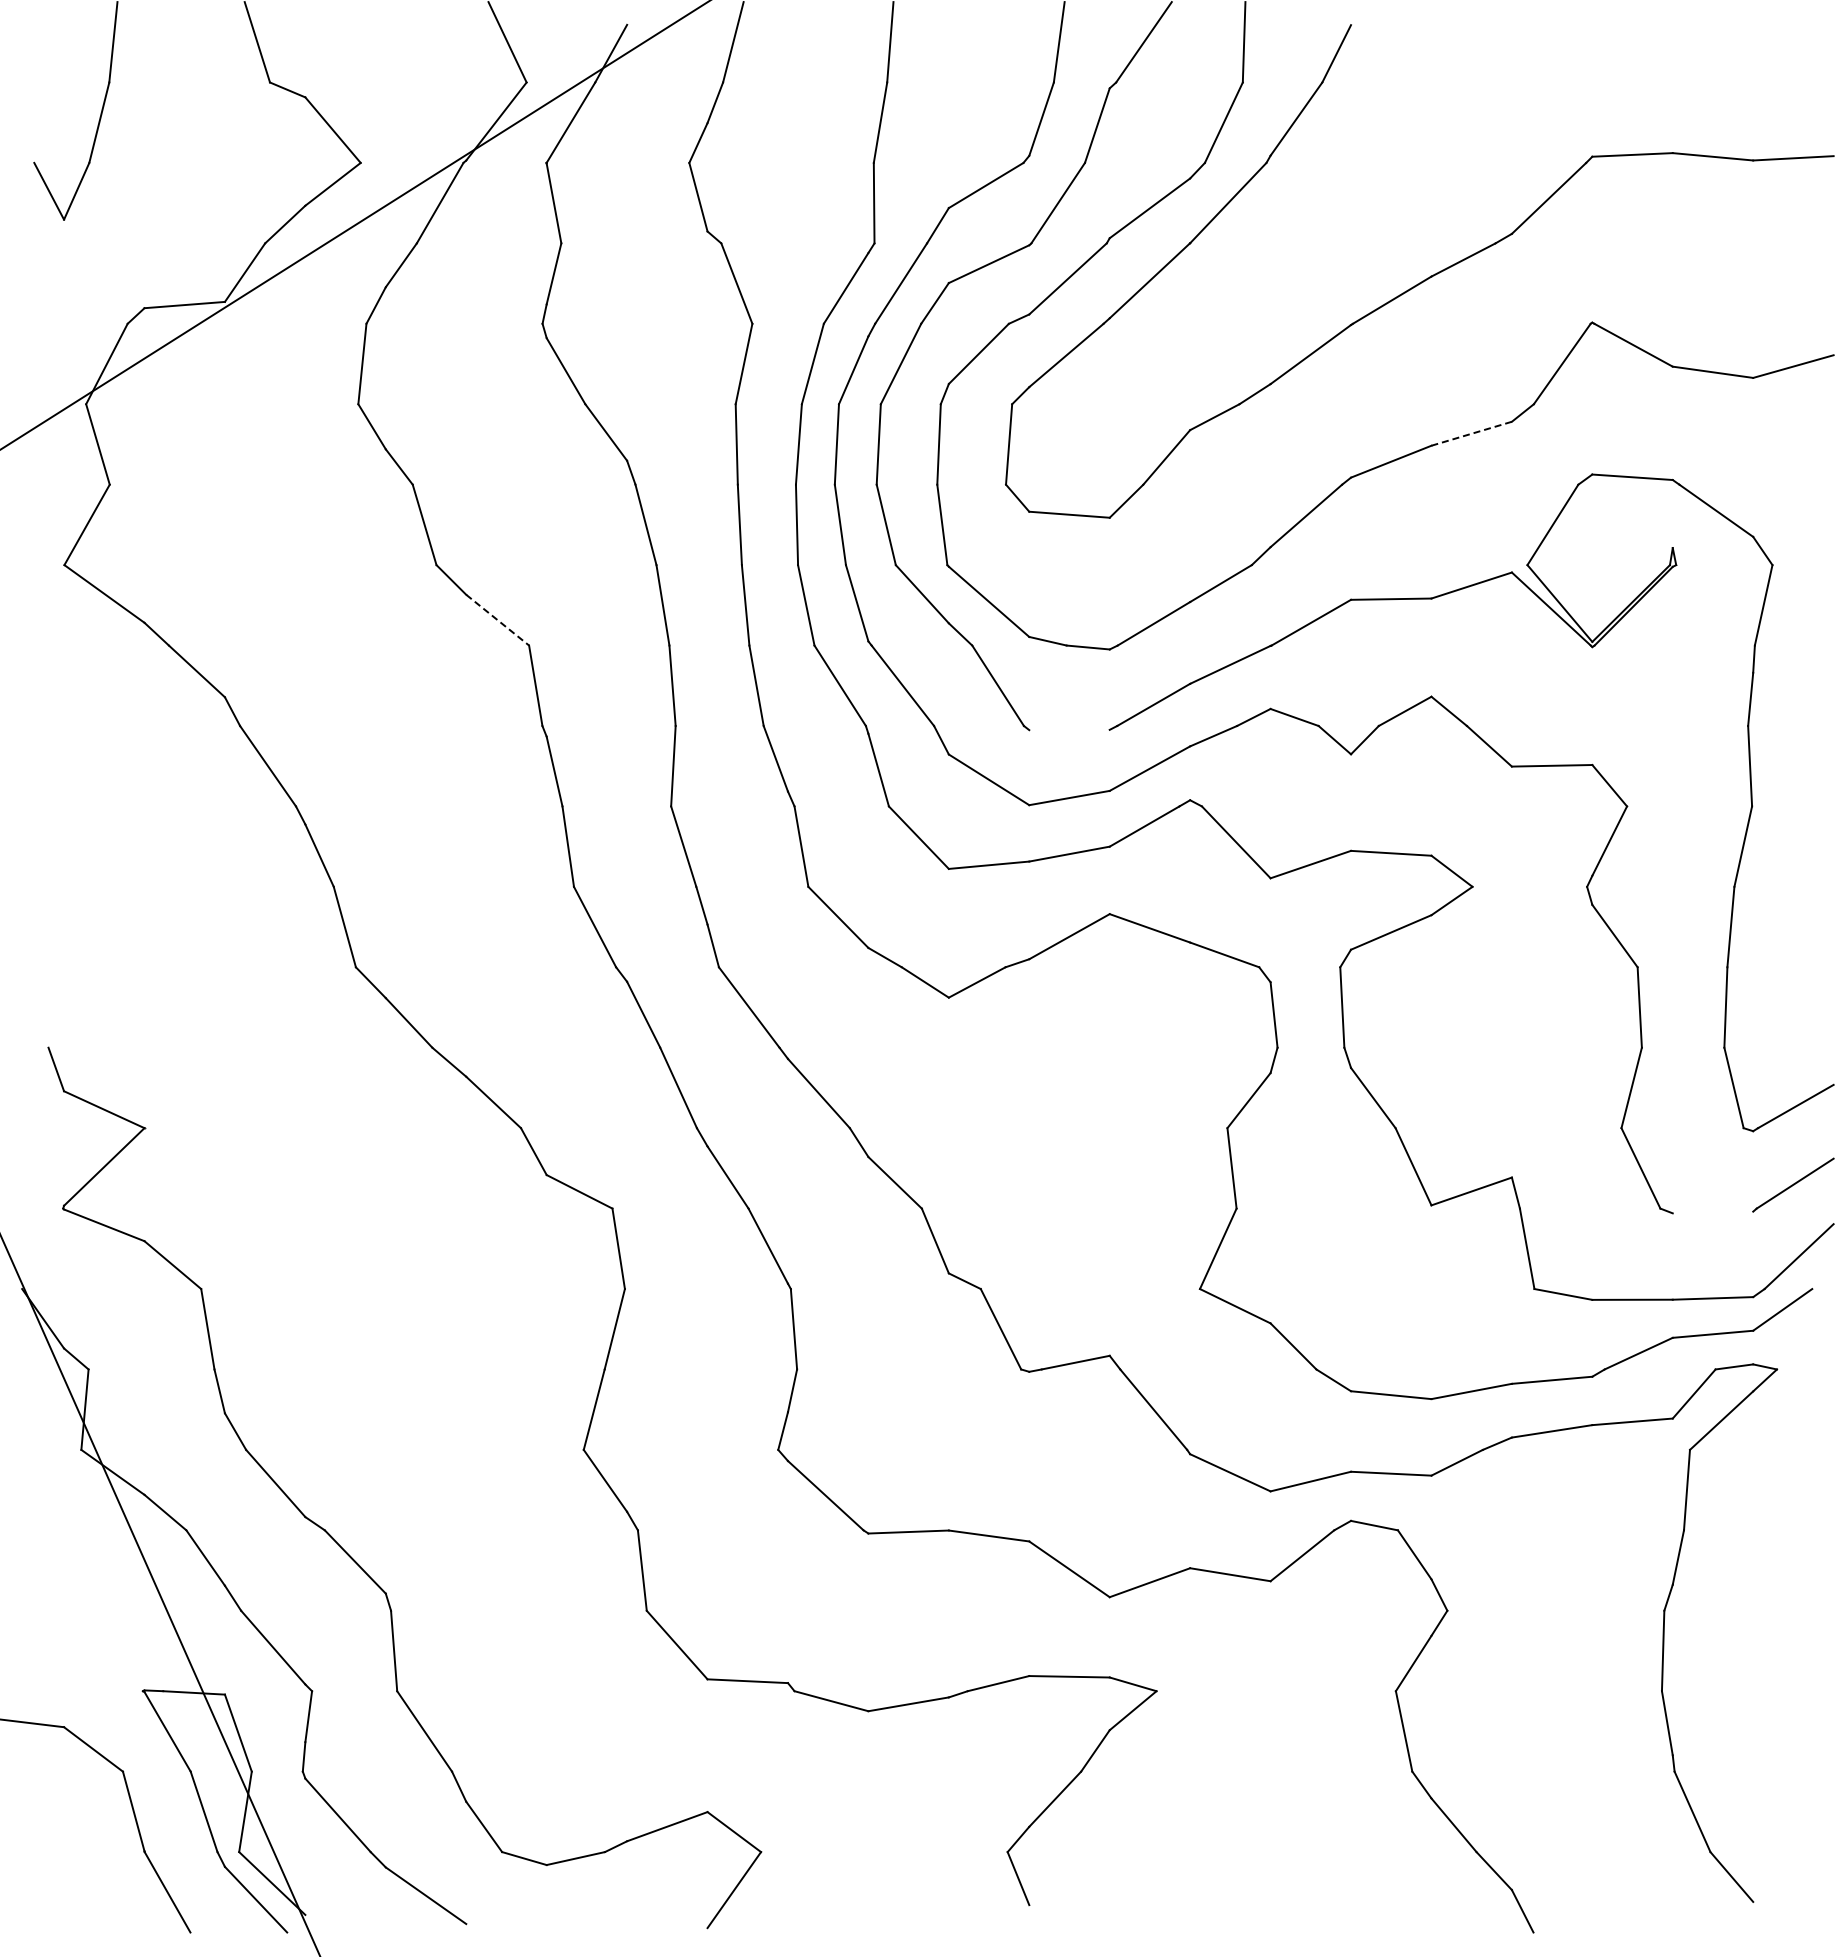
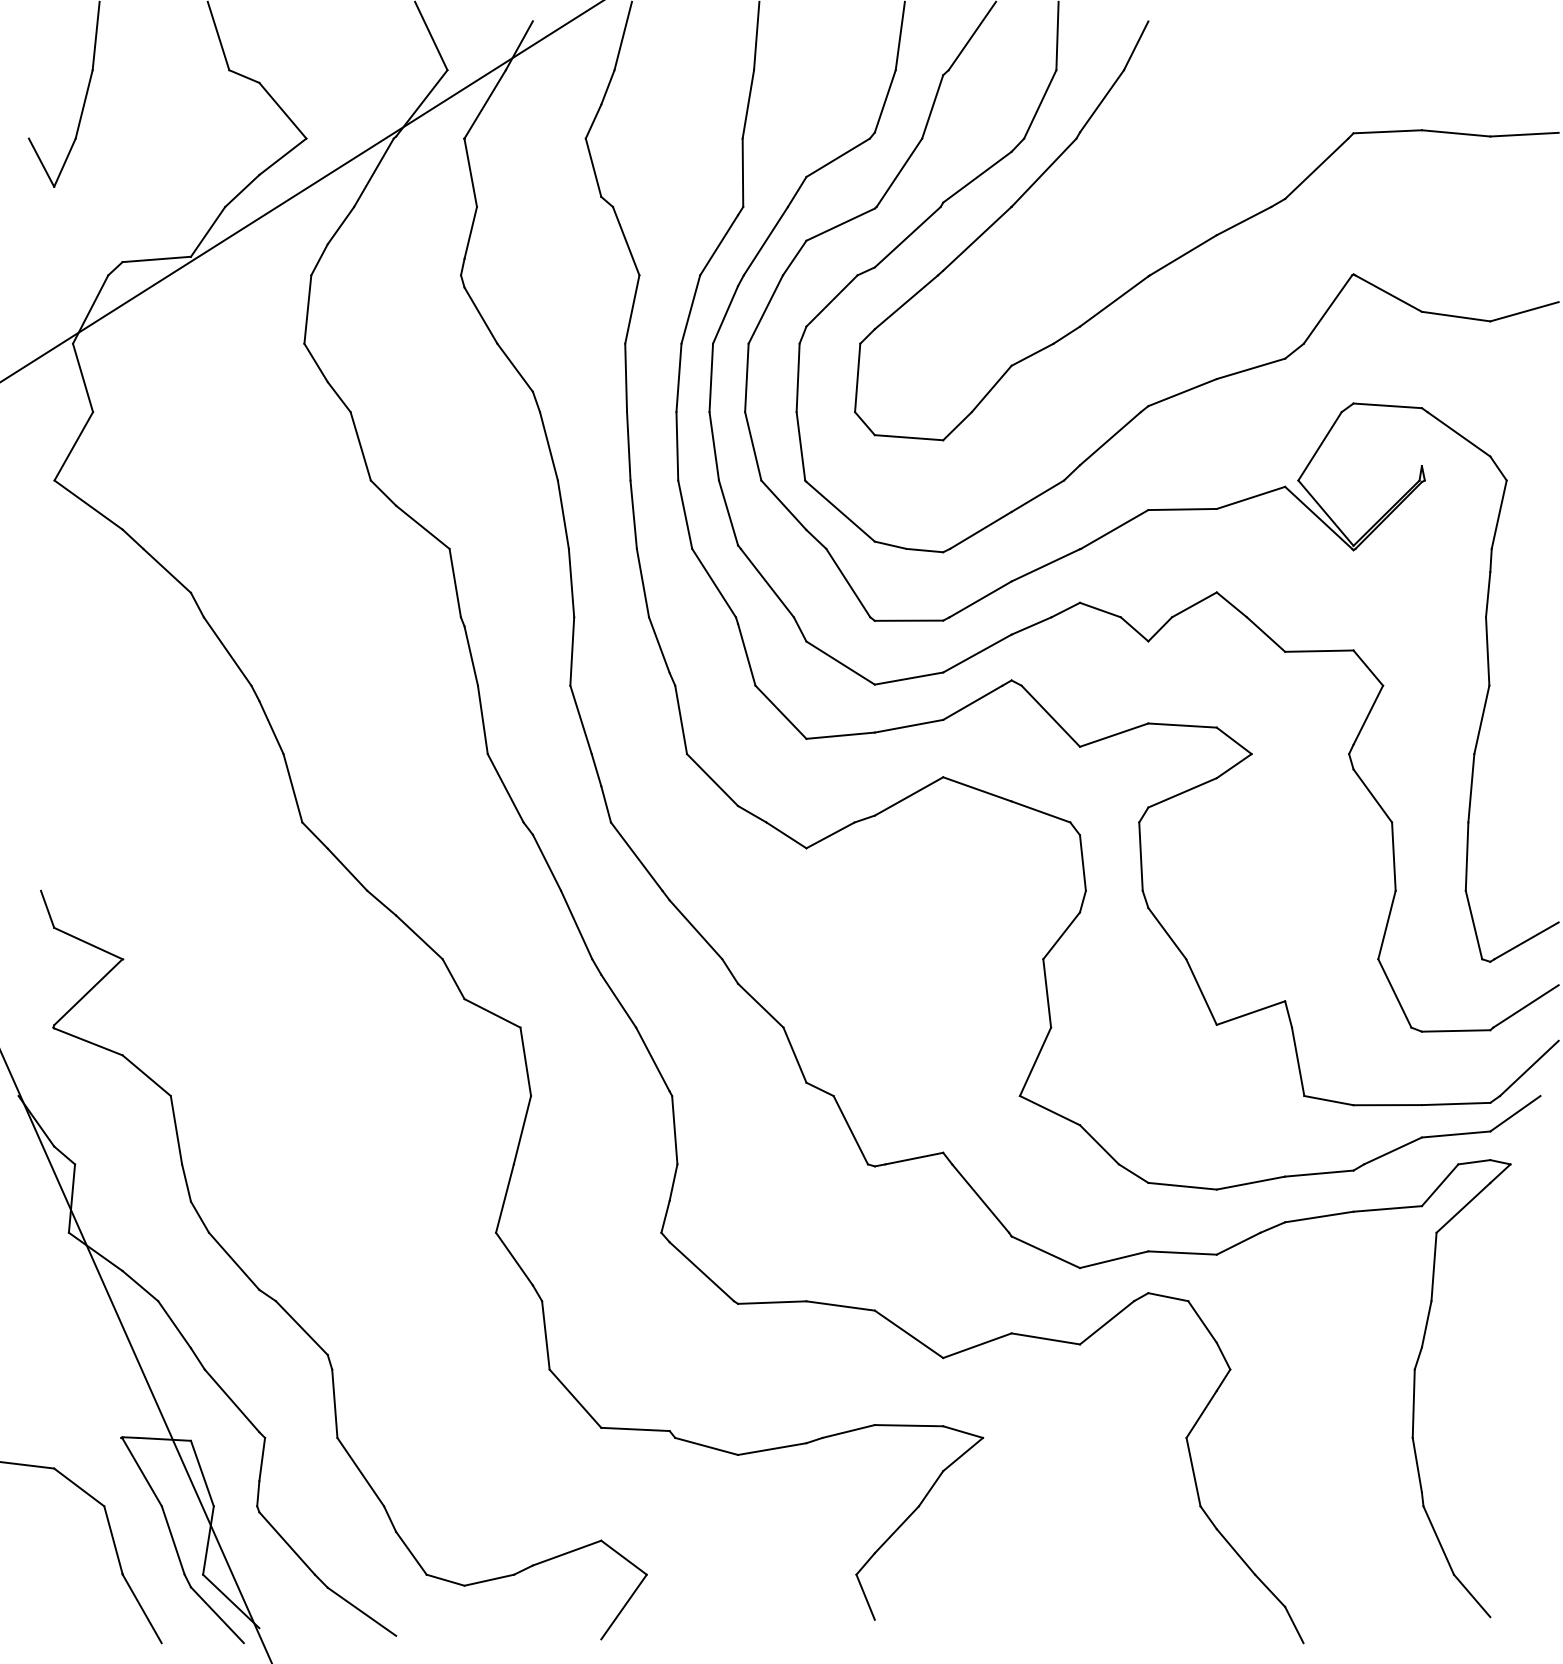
line: (1471, 433) -> (1250, 368), dashed -> solid
line: (498, 620) -> (423, 527), dashed -> solid
line: (1069, 729) -> (909, 620), added
line: (1712, 1212) -> (1455, 1030), added

